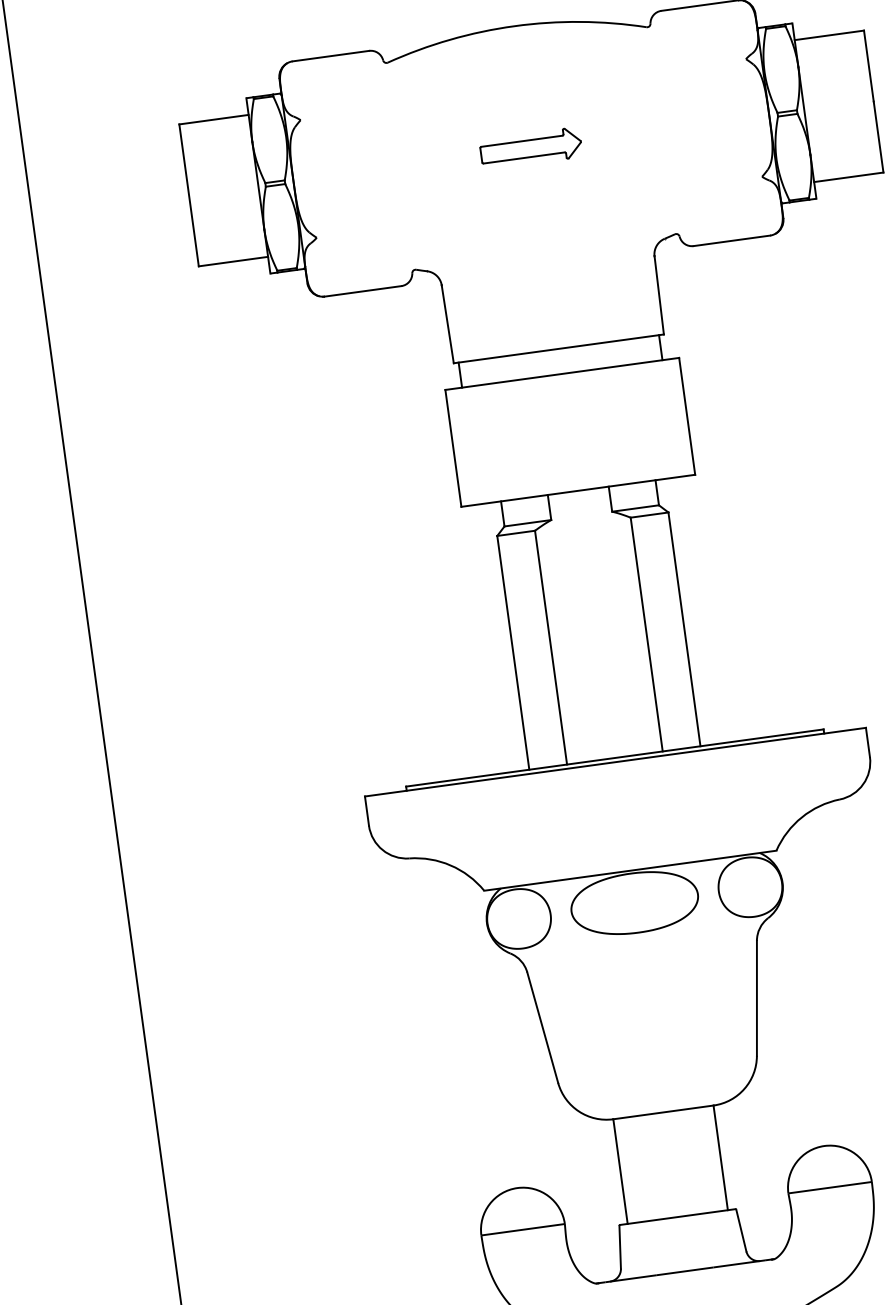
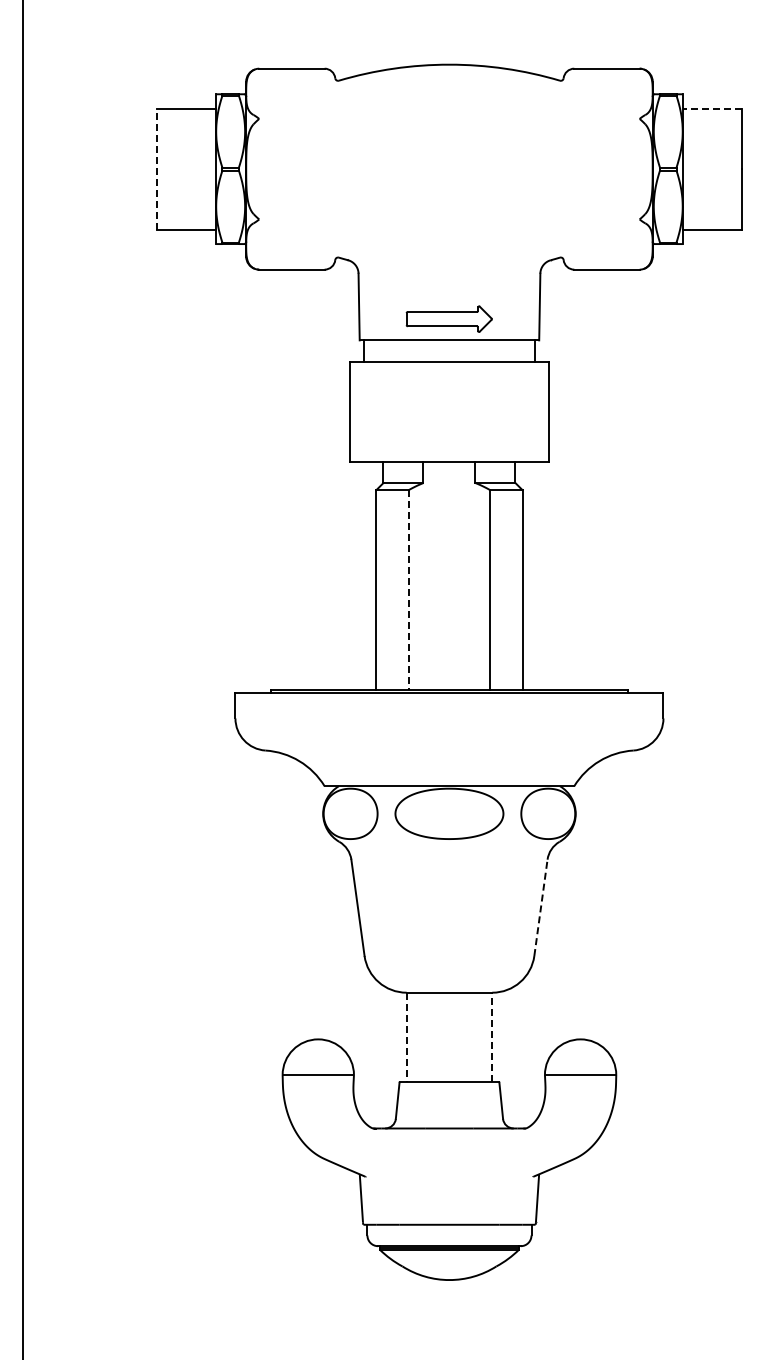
line: (829, 35) -> (712, 108), solid -> dashed
part: (530, 147) -> (448, 318), moved
line: (188, 195) -> (156, 169), solid -> dashed
line: (551, 648) -> (408, 590), solid -> dashed
line: (756, 998) -> (540, 907), solid -> dashed
line: (721, 1157) -> (492, 1037), solid -> dashed
line: (620, 1171) -> (406, 1037), solid -> dashed

